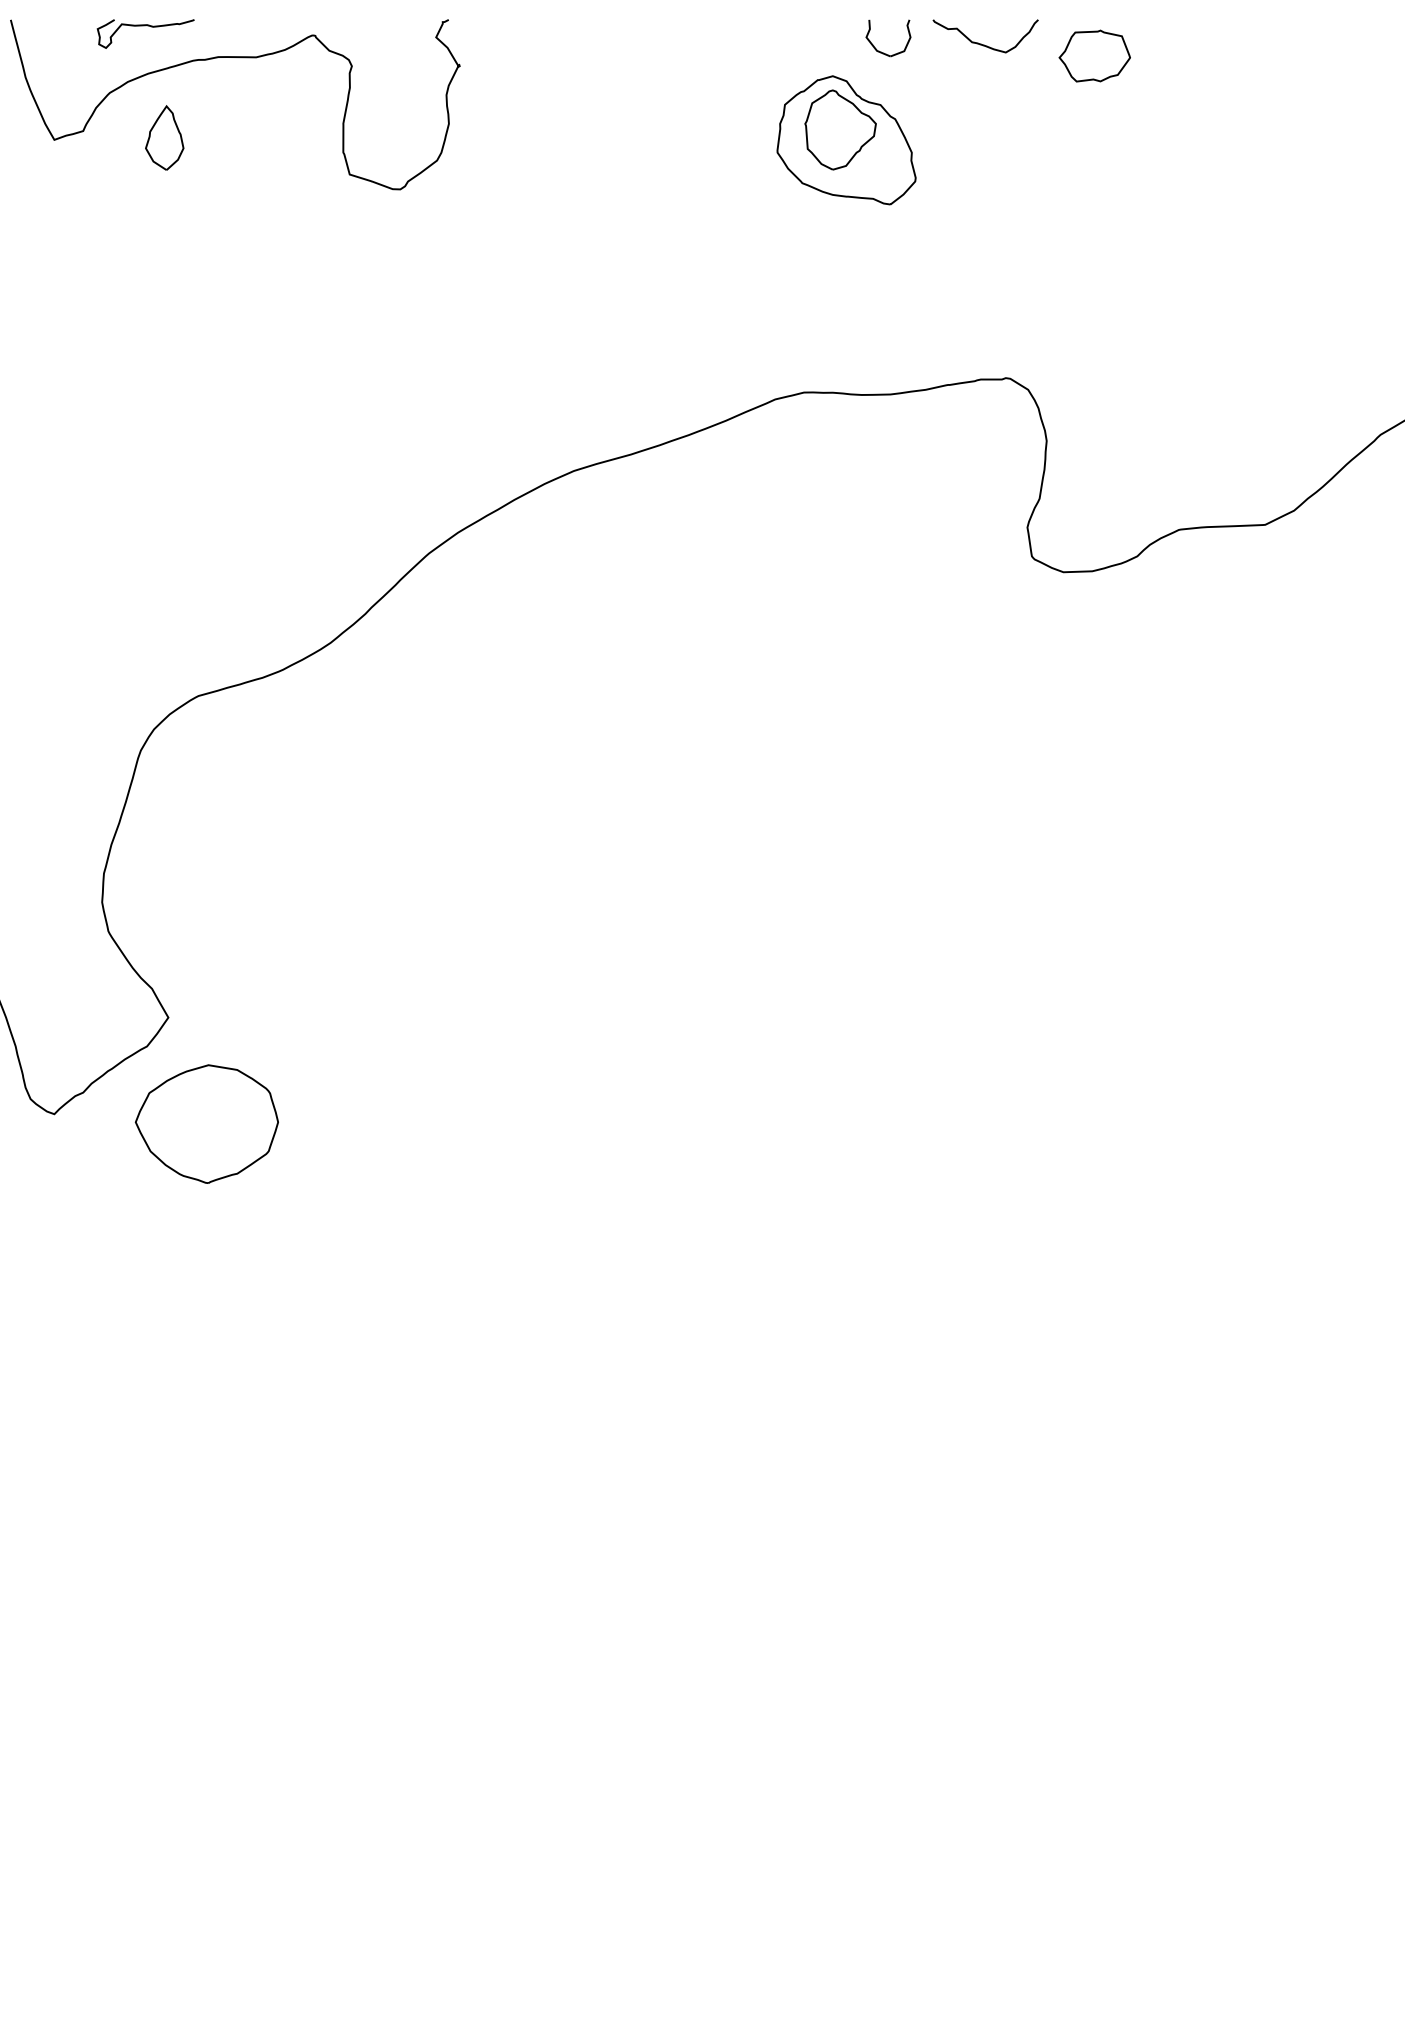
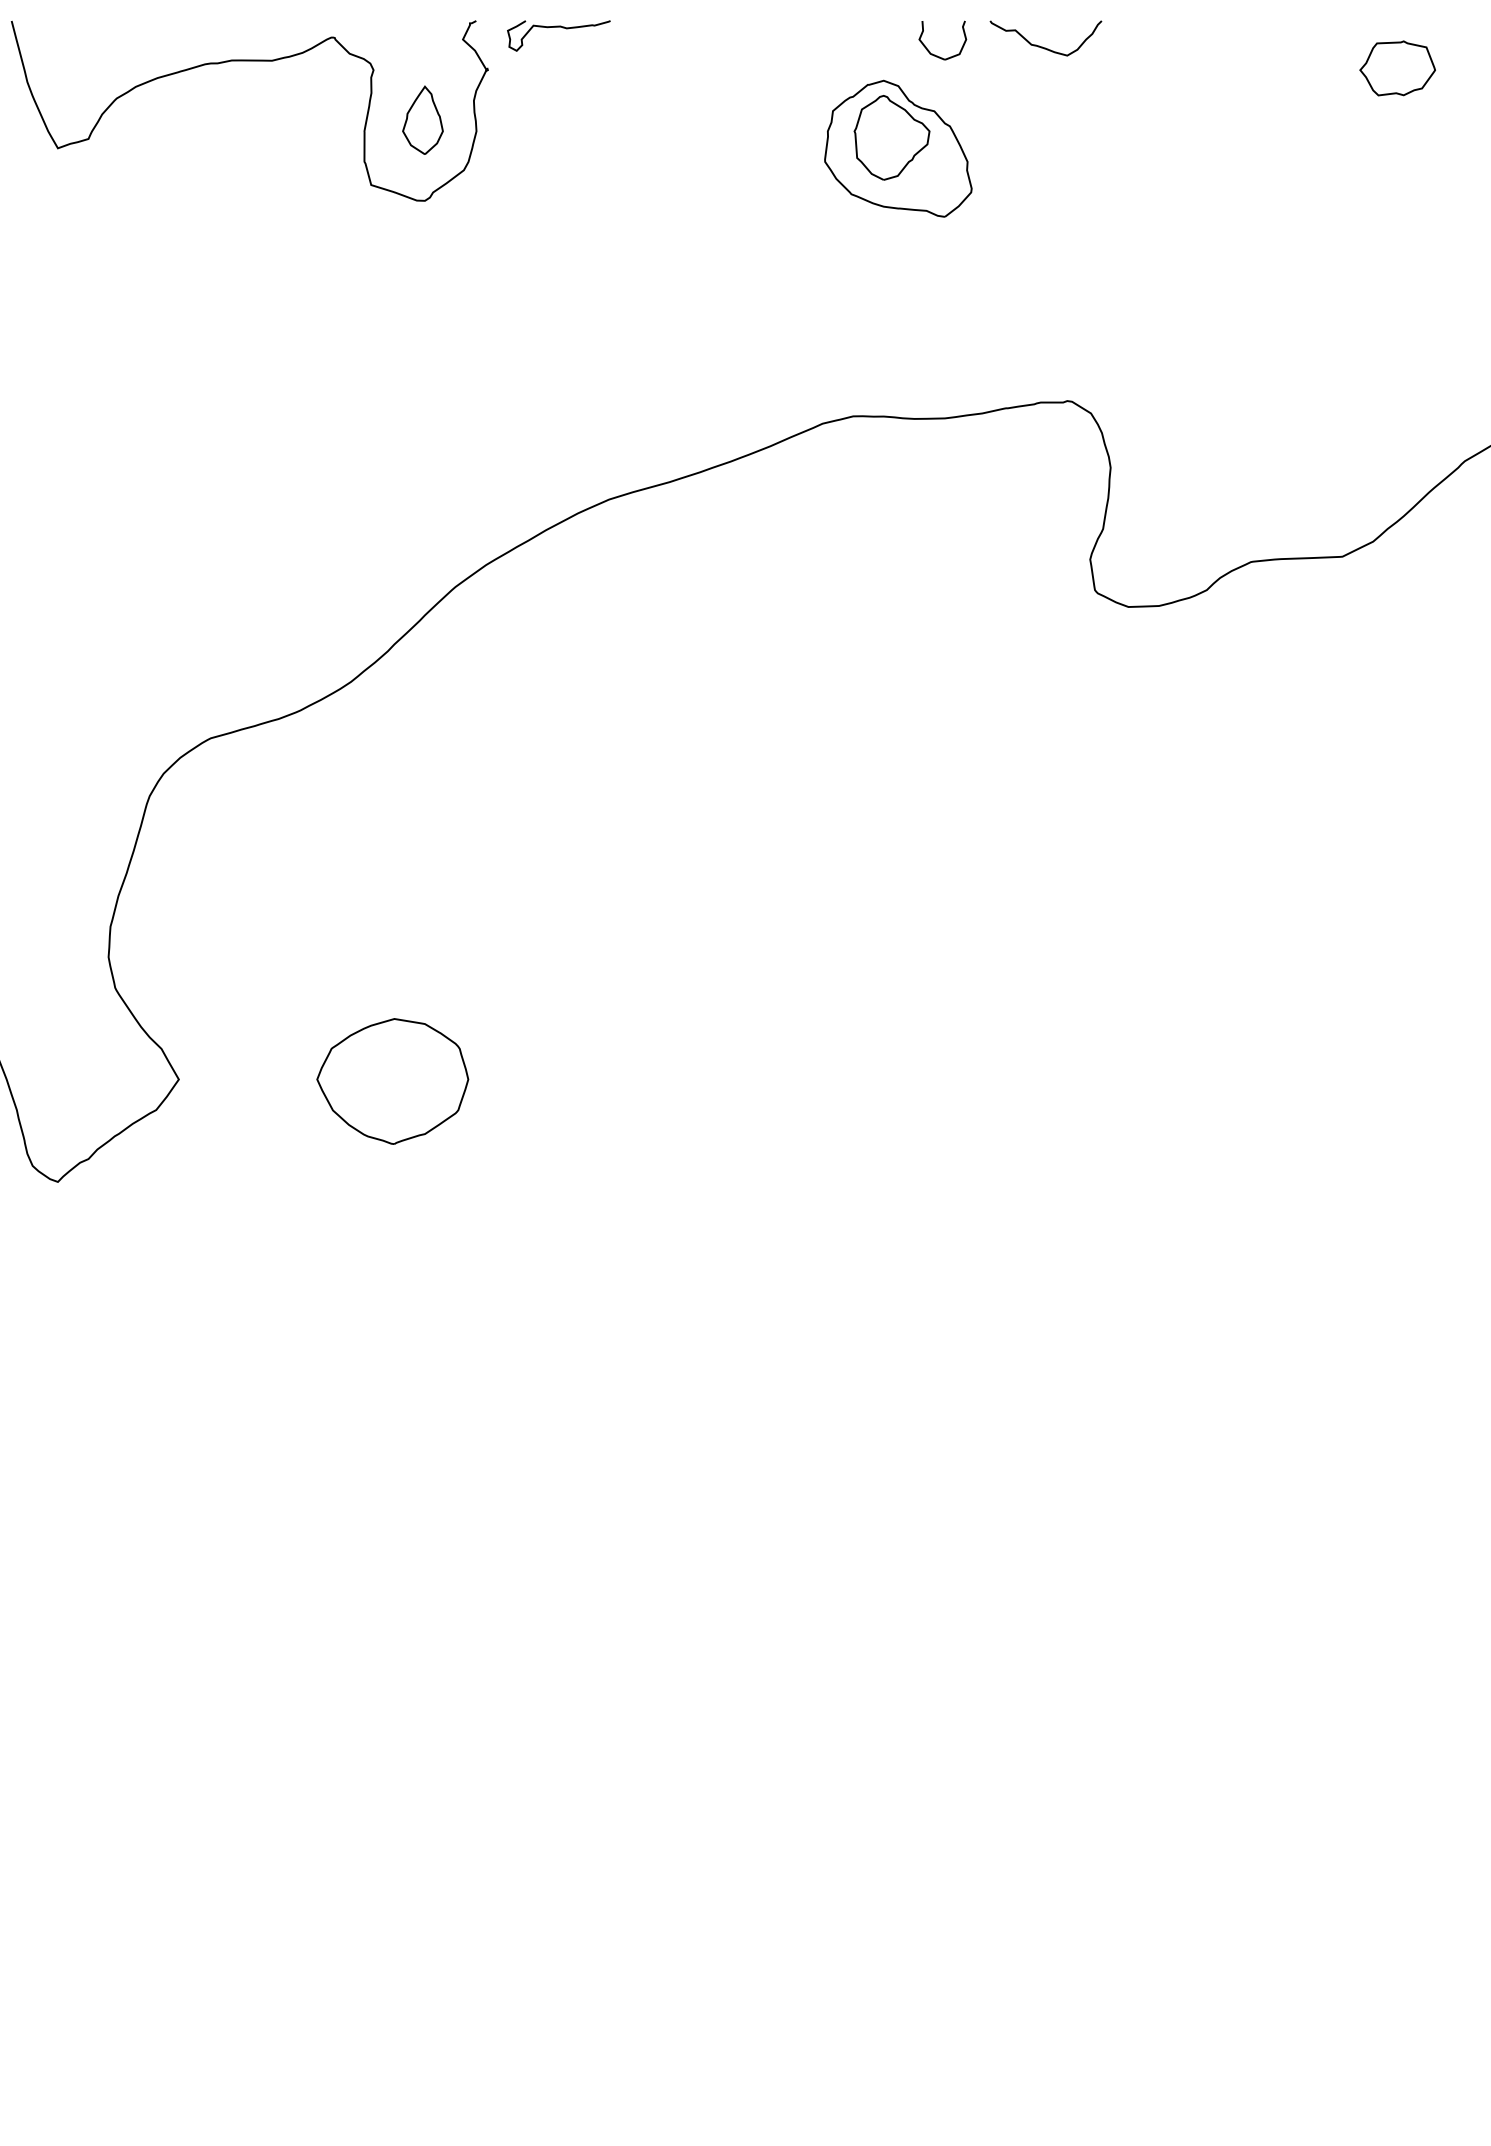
curve: (145, 26) -> (558, 27), moved
part: (1094, 56) -> (1397, 68), moved
part: (164, 137) -> (422, 119), moved
part: (206, 1124) -> (392, 1081), moved

